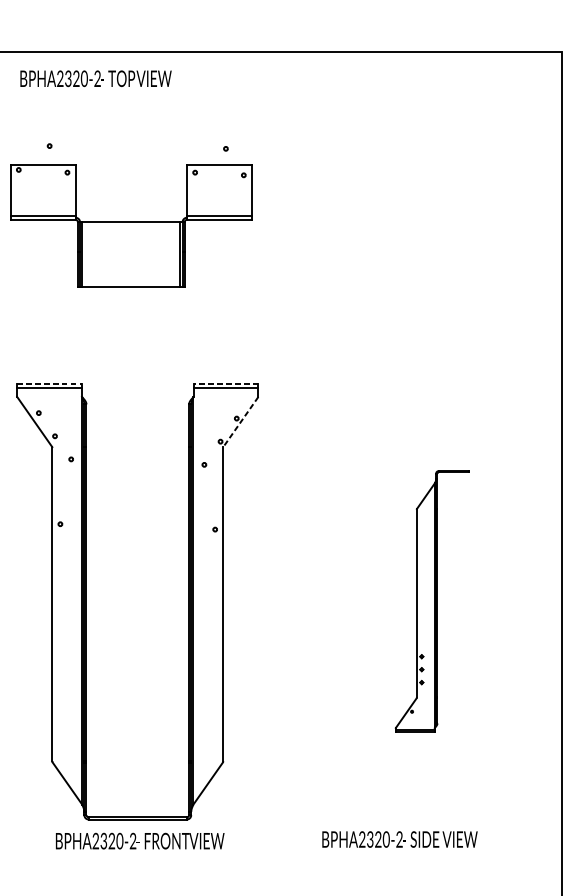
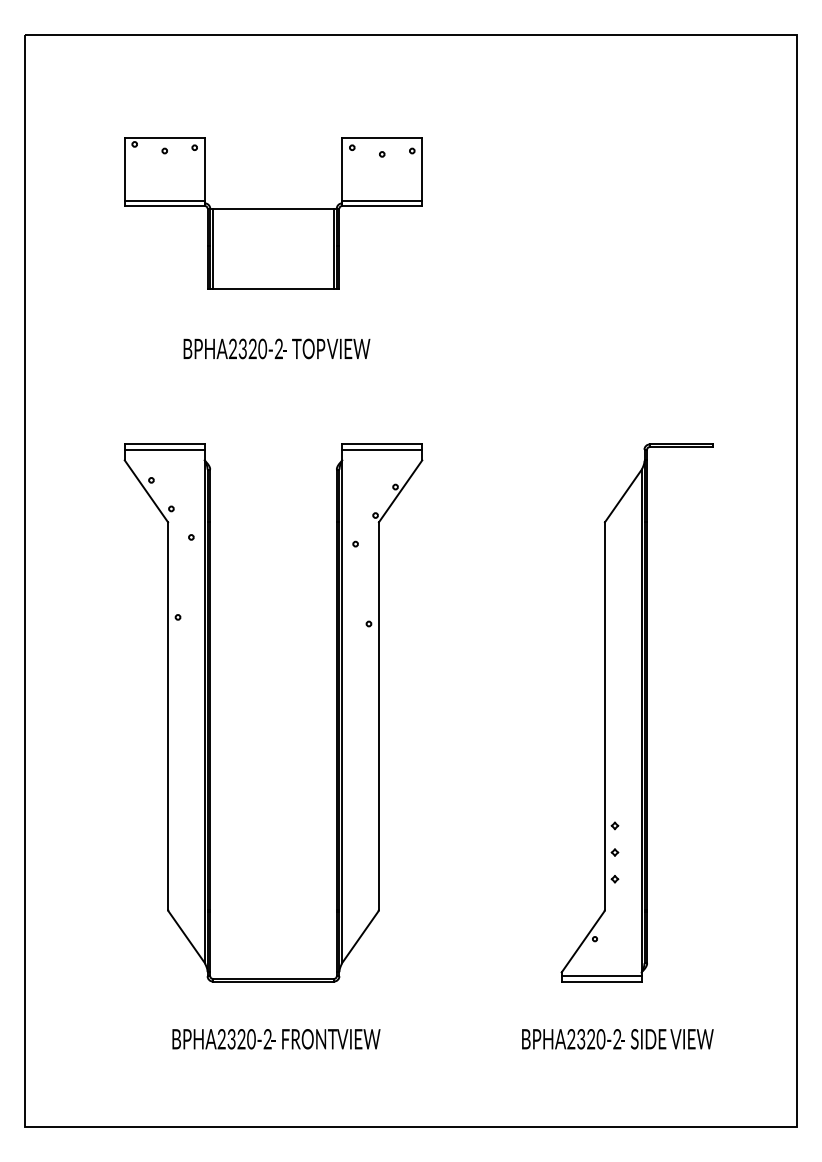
text: (95, 78) -> (276, 348), moved
part: (131, 225) -> (273, 213), moved
line: (49, 384) -> (164, 444), dashed -> solid
line: (226, 384) -> (382, 444), dashed -> solid
line: (240, 422) -> (400, 491), dashed -> solid
part: (432, 601) -> (636, 712), size x1.67
text: (399, 839) -> (617, 1039), moved
text: (140, 841) -> (276, 1039), moved

